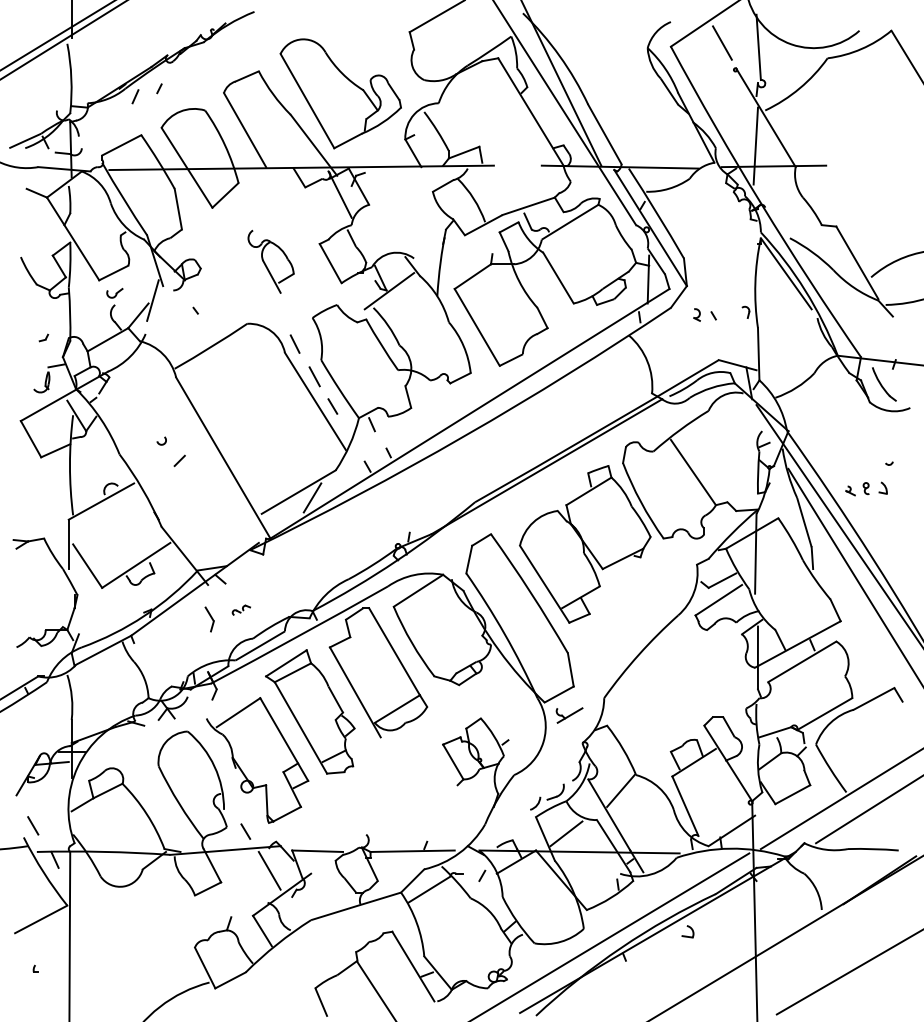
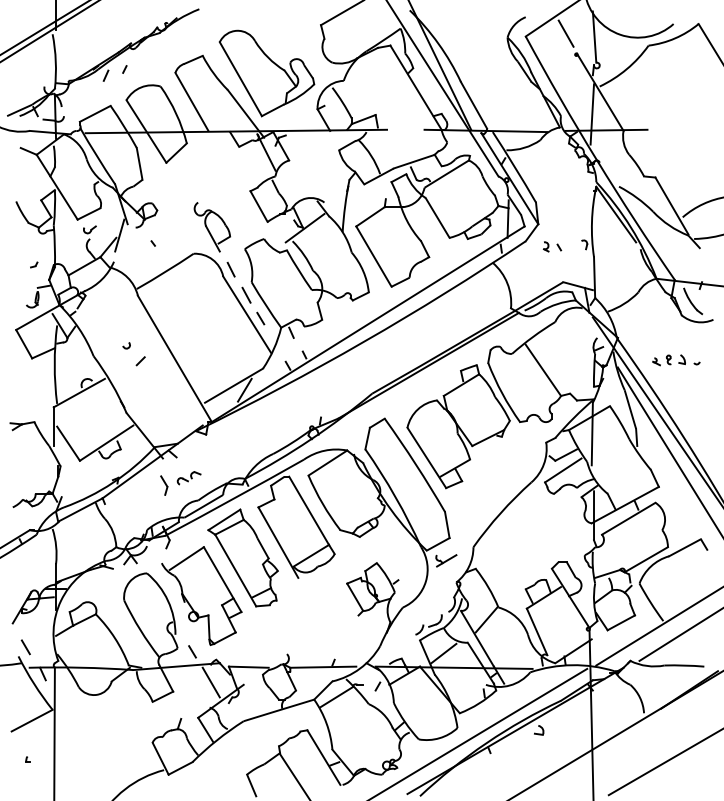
part: (270, 262) -> (211, 227), moved
part: (865, 489) -> (668, 360), moved
part: (240, 610) -> (188, 478), size x1.67

